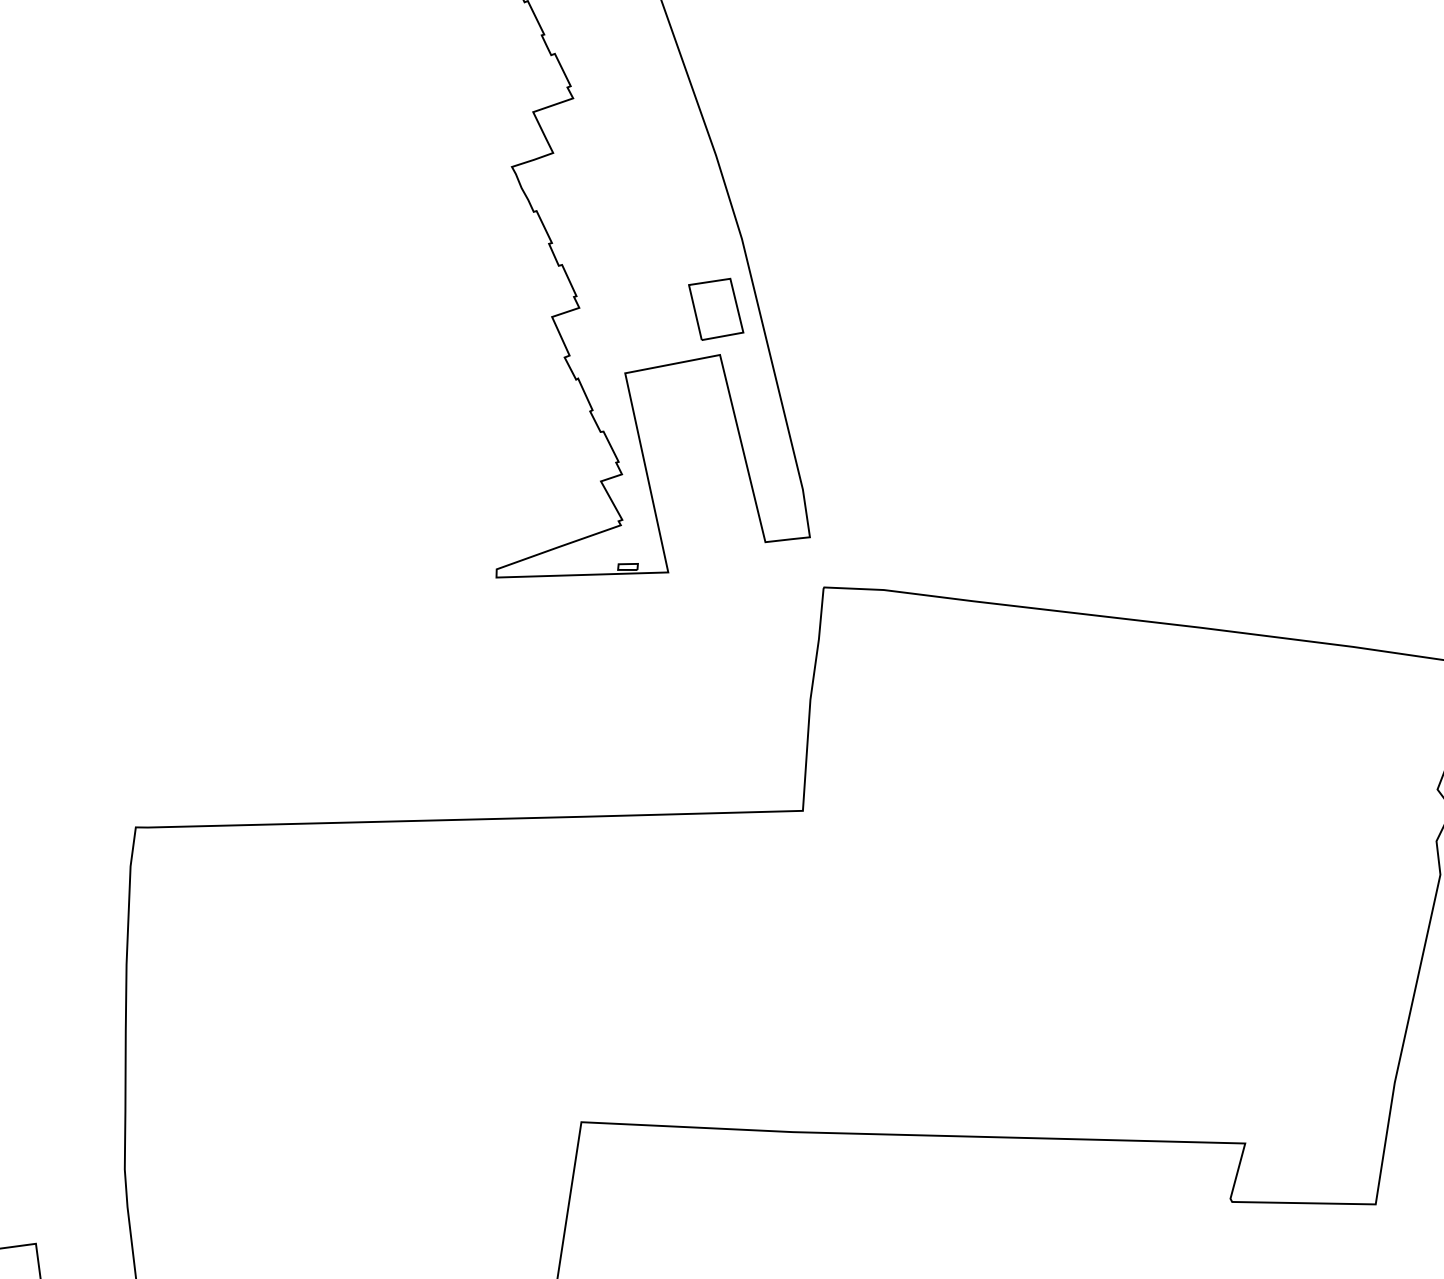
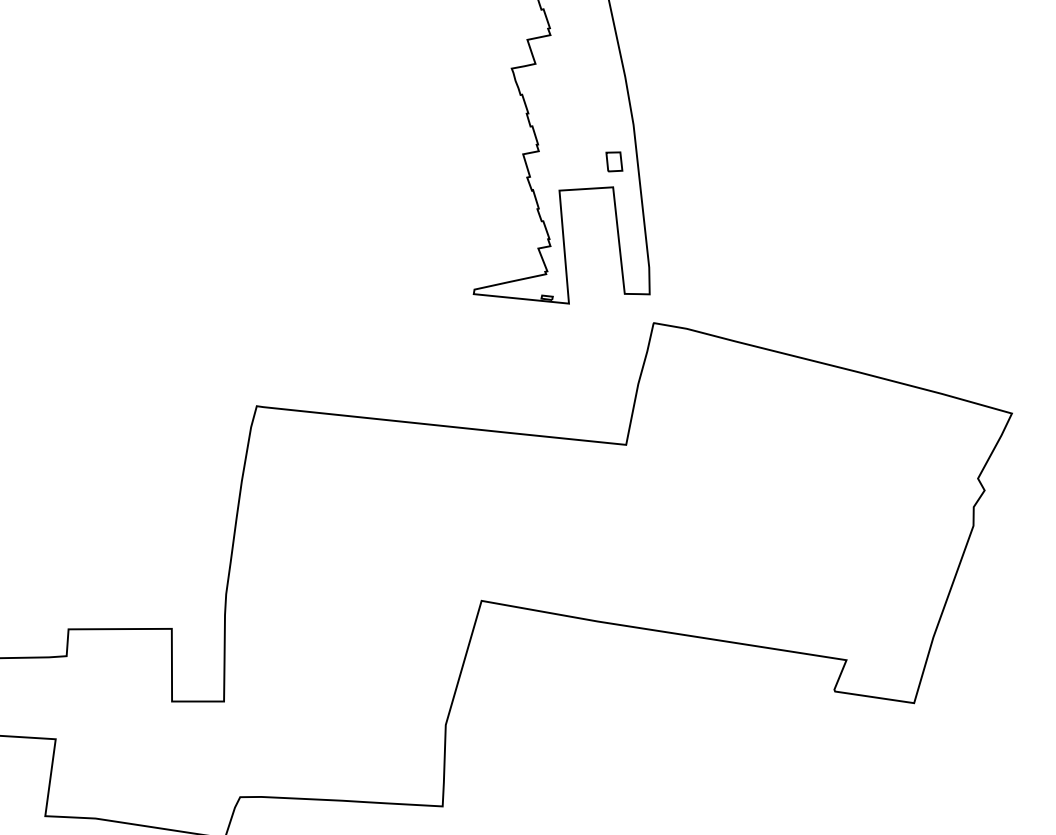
part: (716, 308) -> (614, 161), size x0.6

